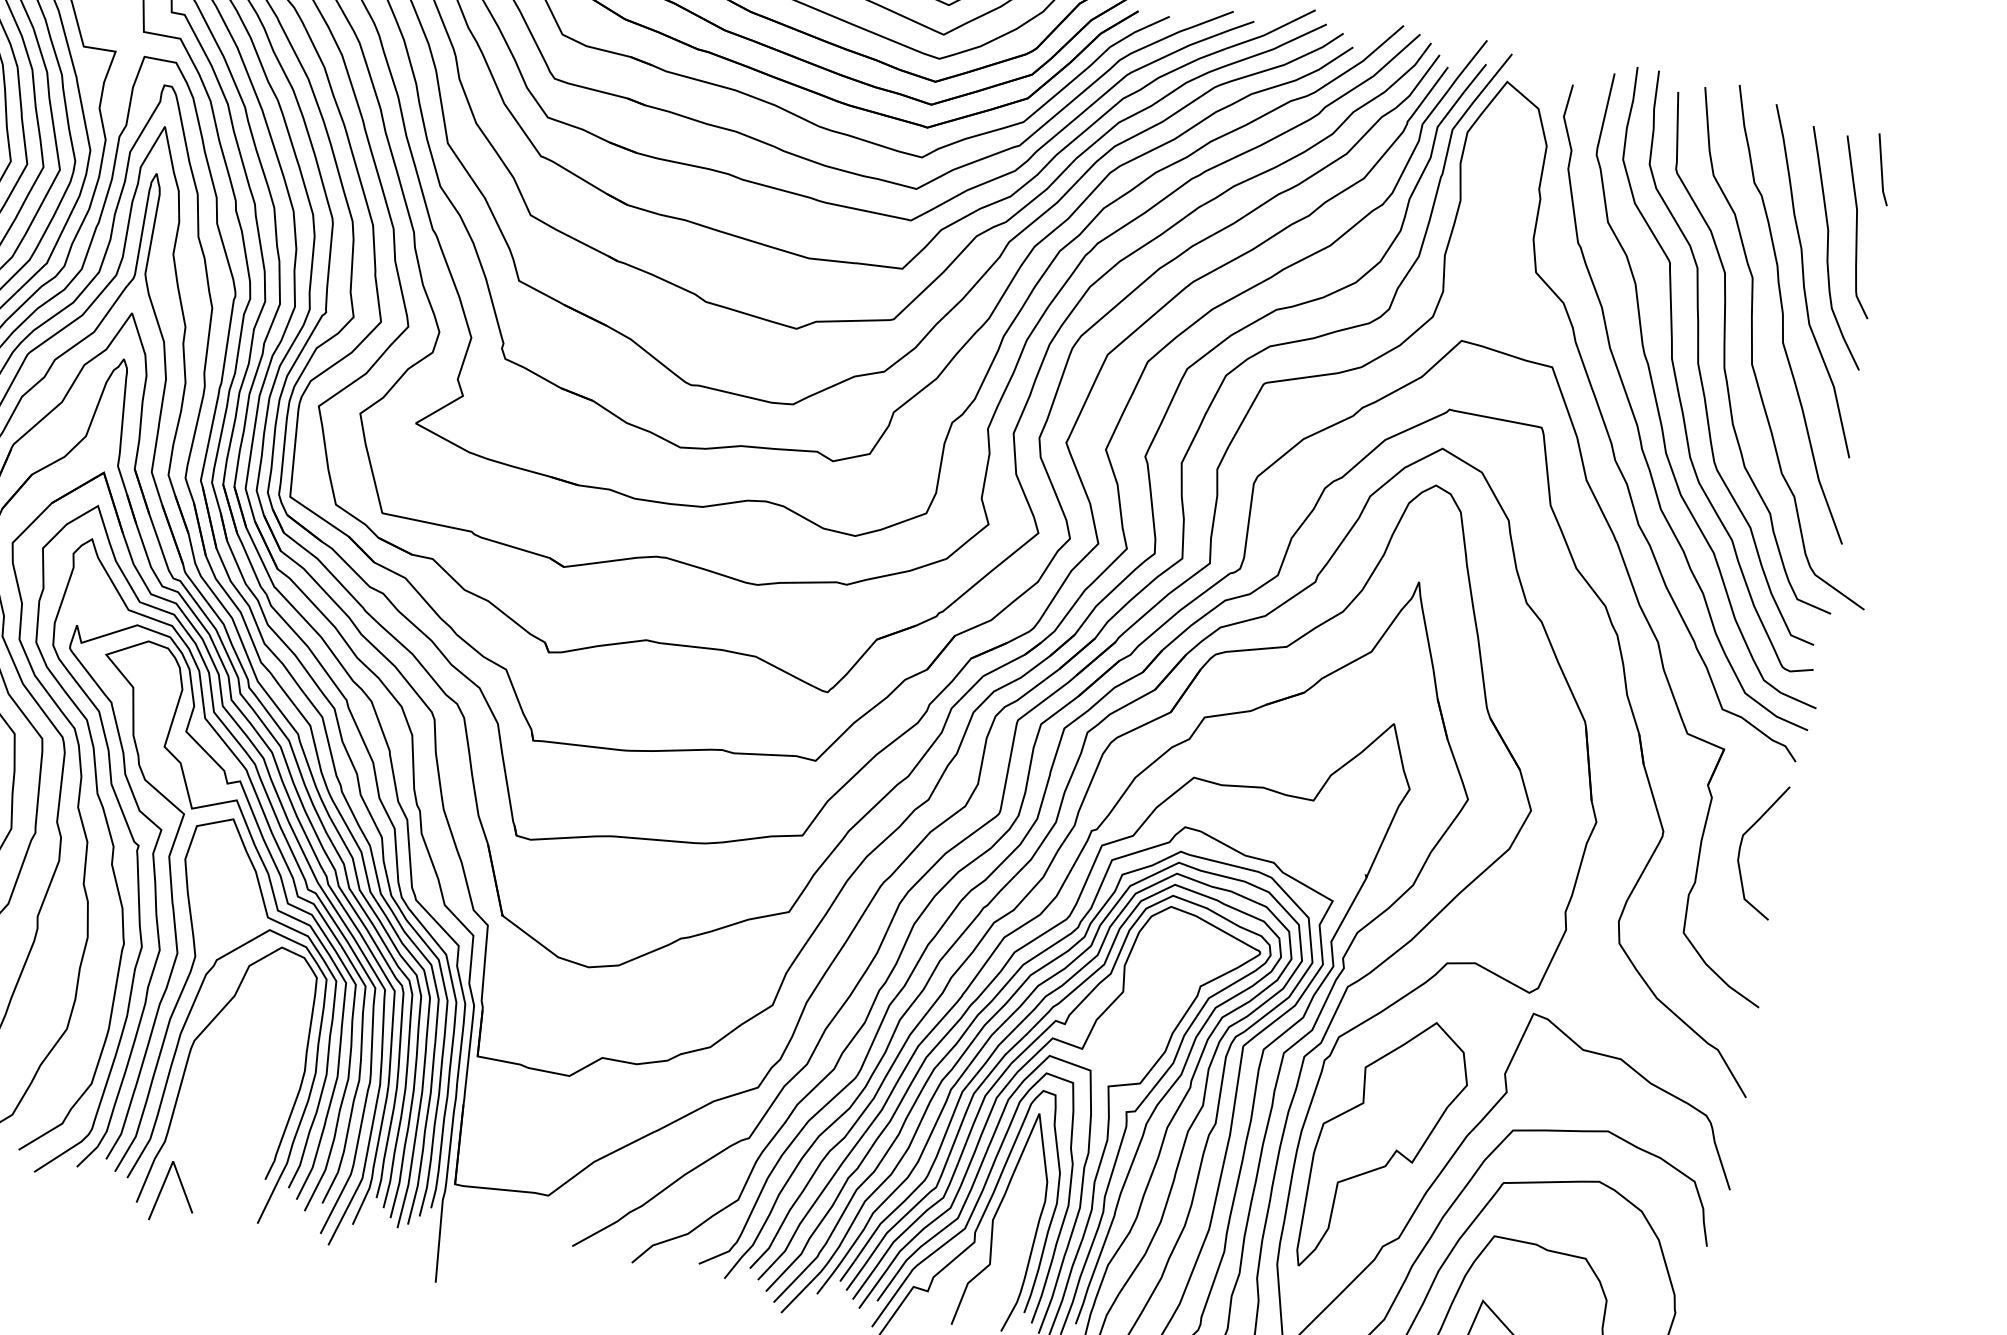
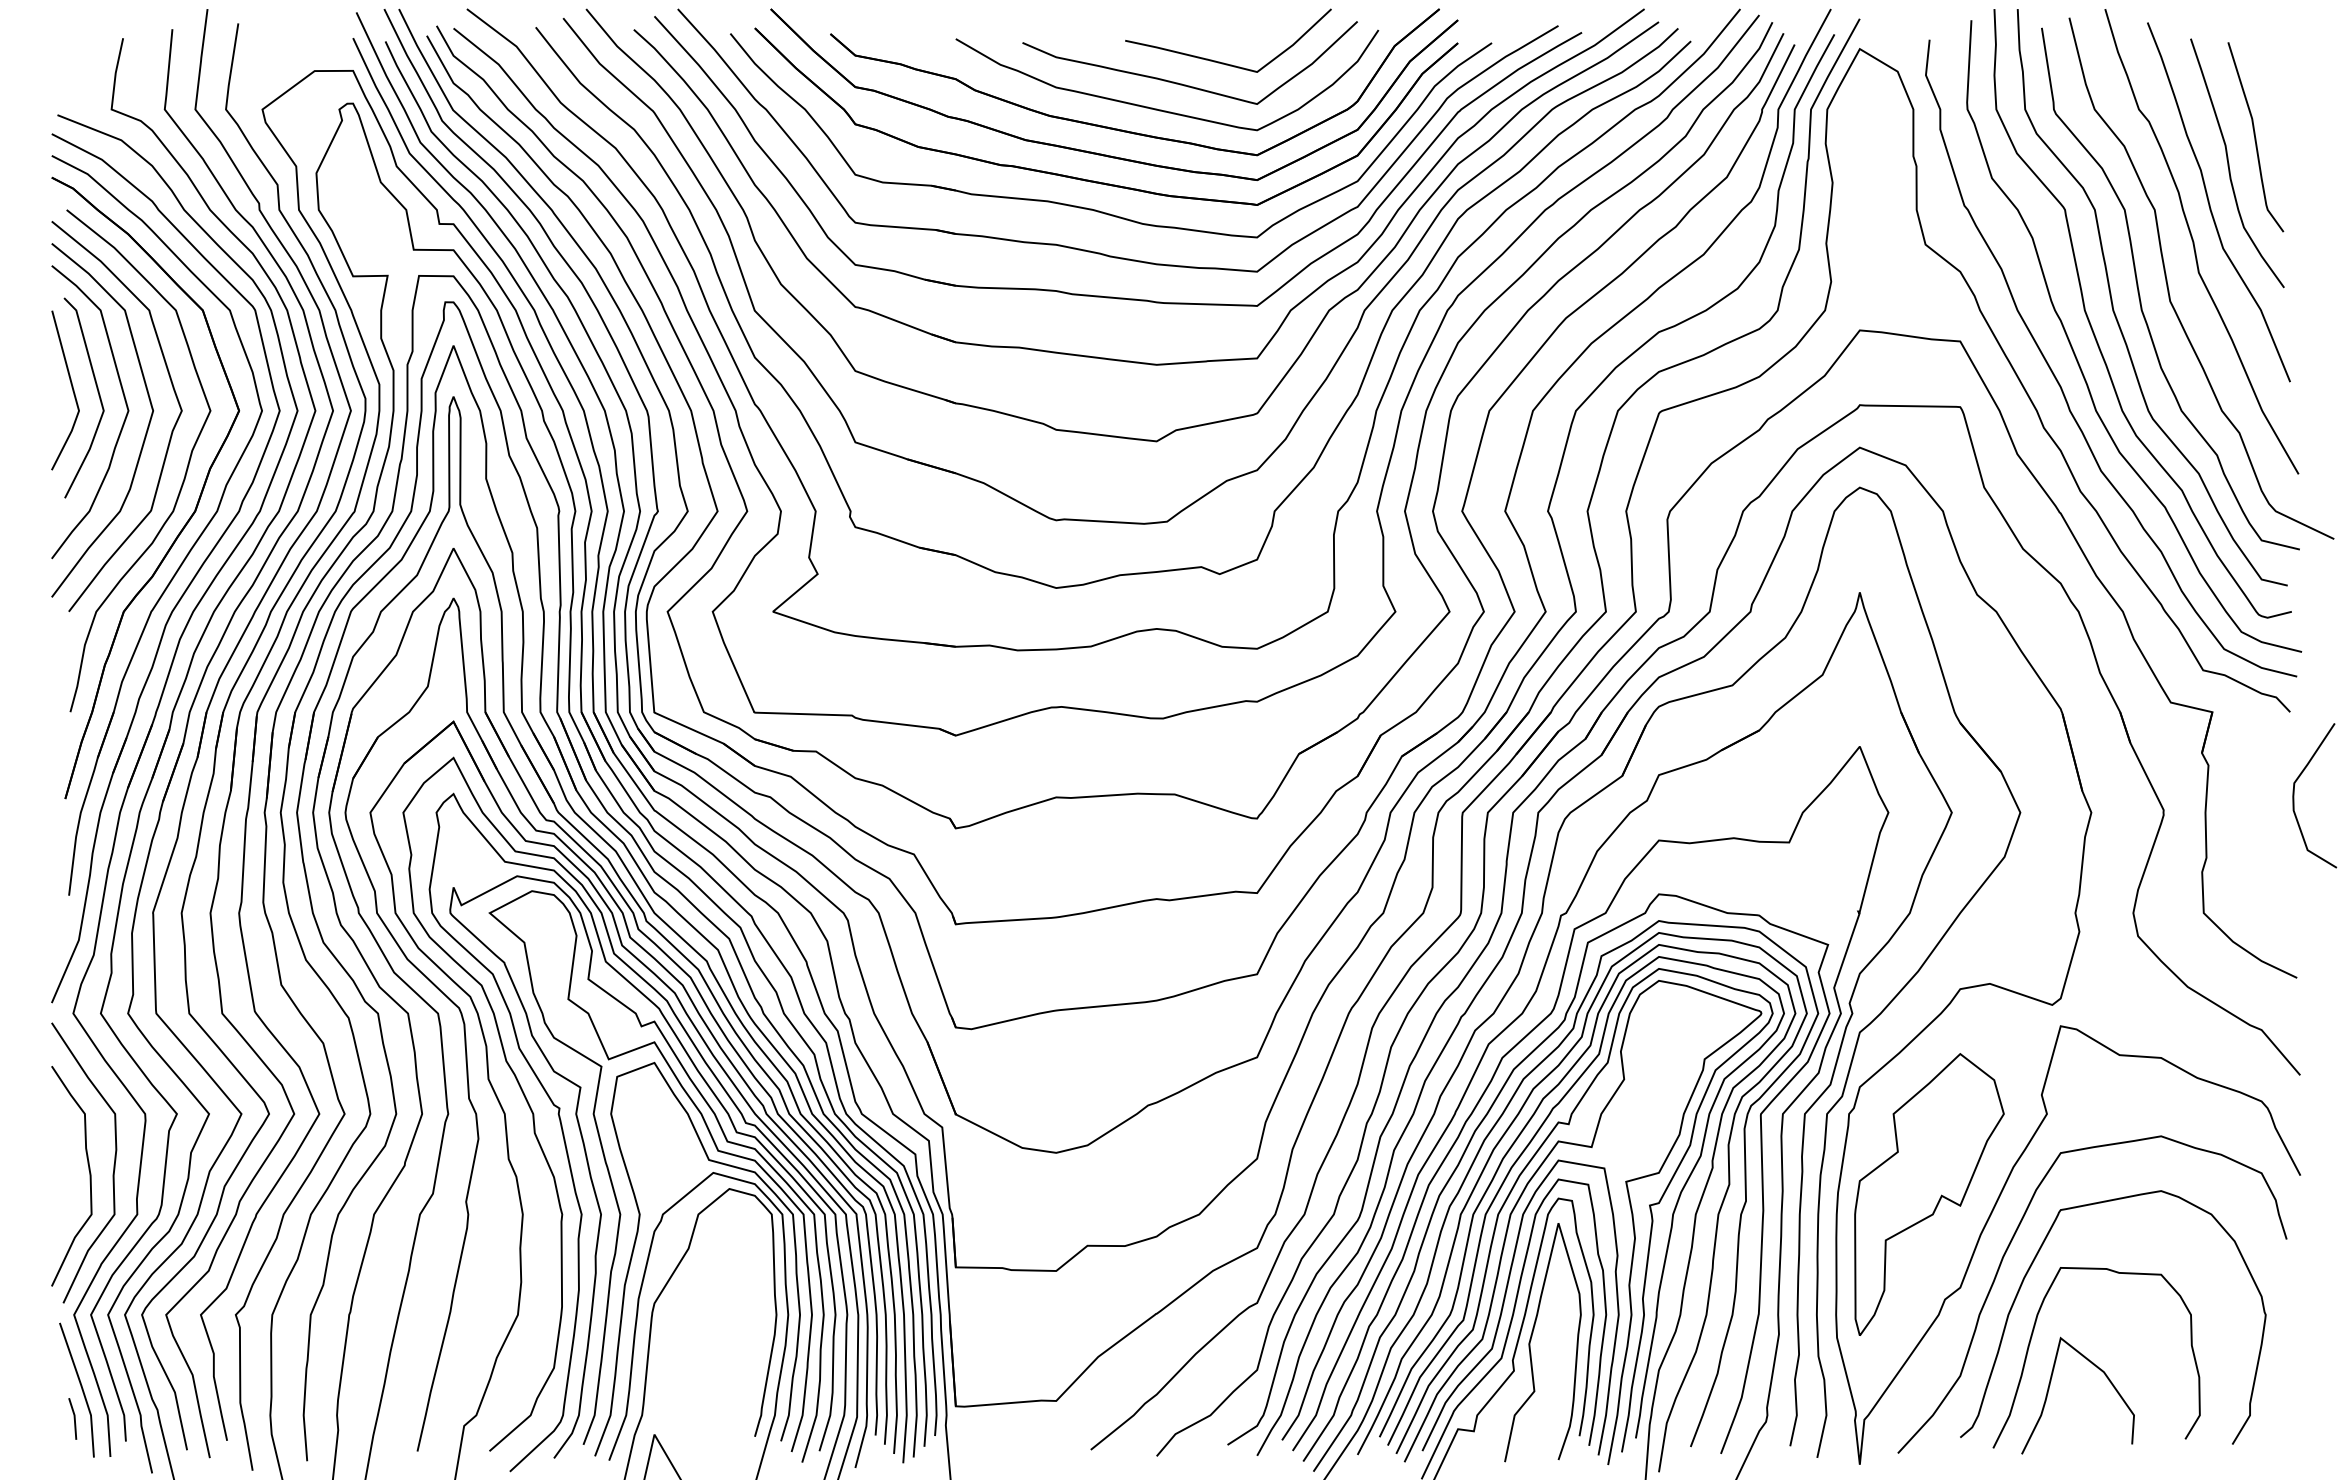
line: (1882, 169) -> (2271, 71), removed
curve: (1741, 846) -> (2294, 795), moved

